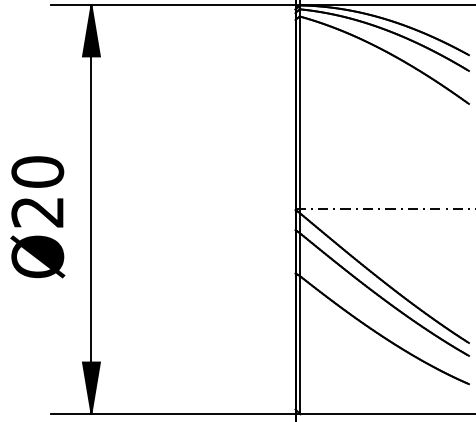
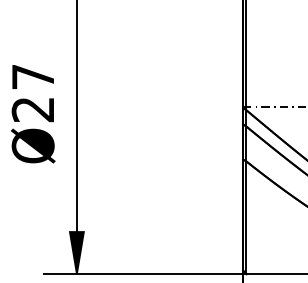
text: (37, 171) -> (32, 76), Ø20 -> Ø27

